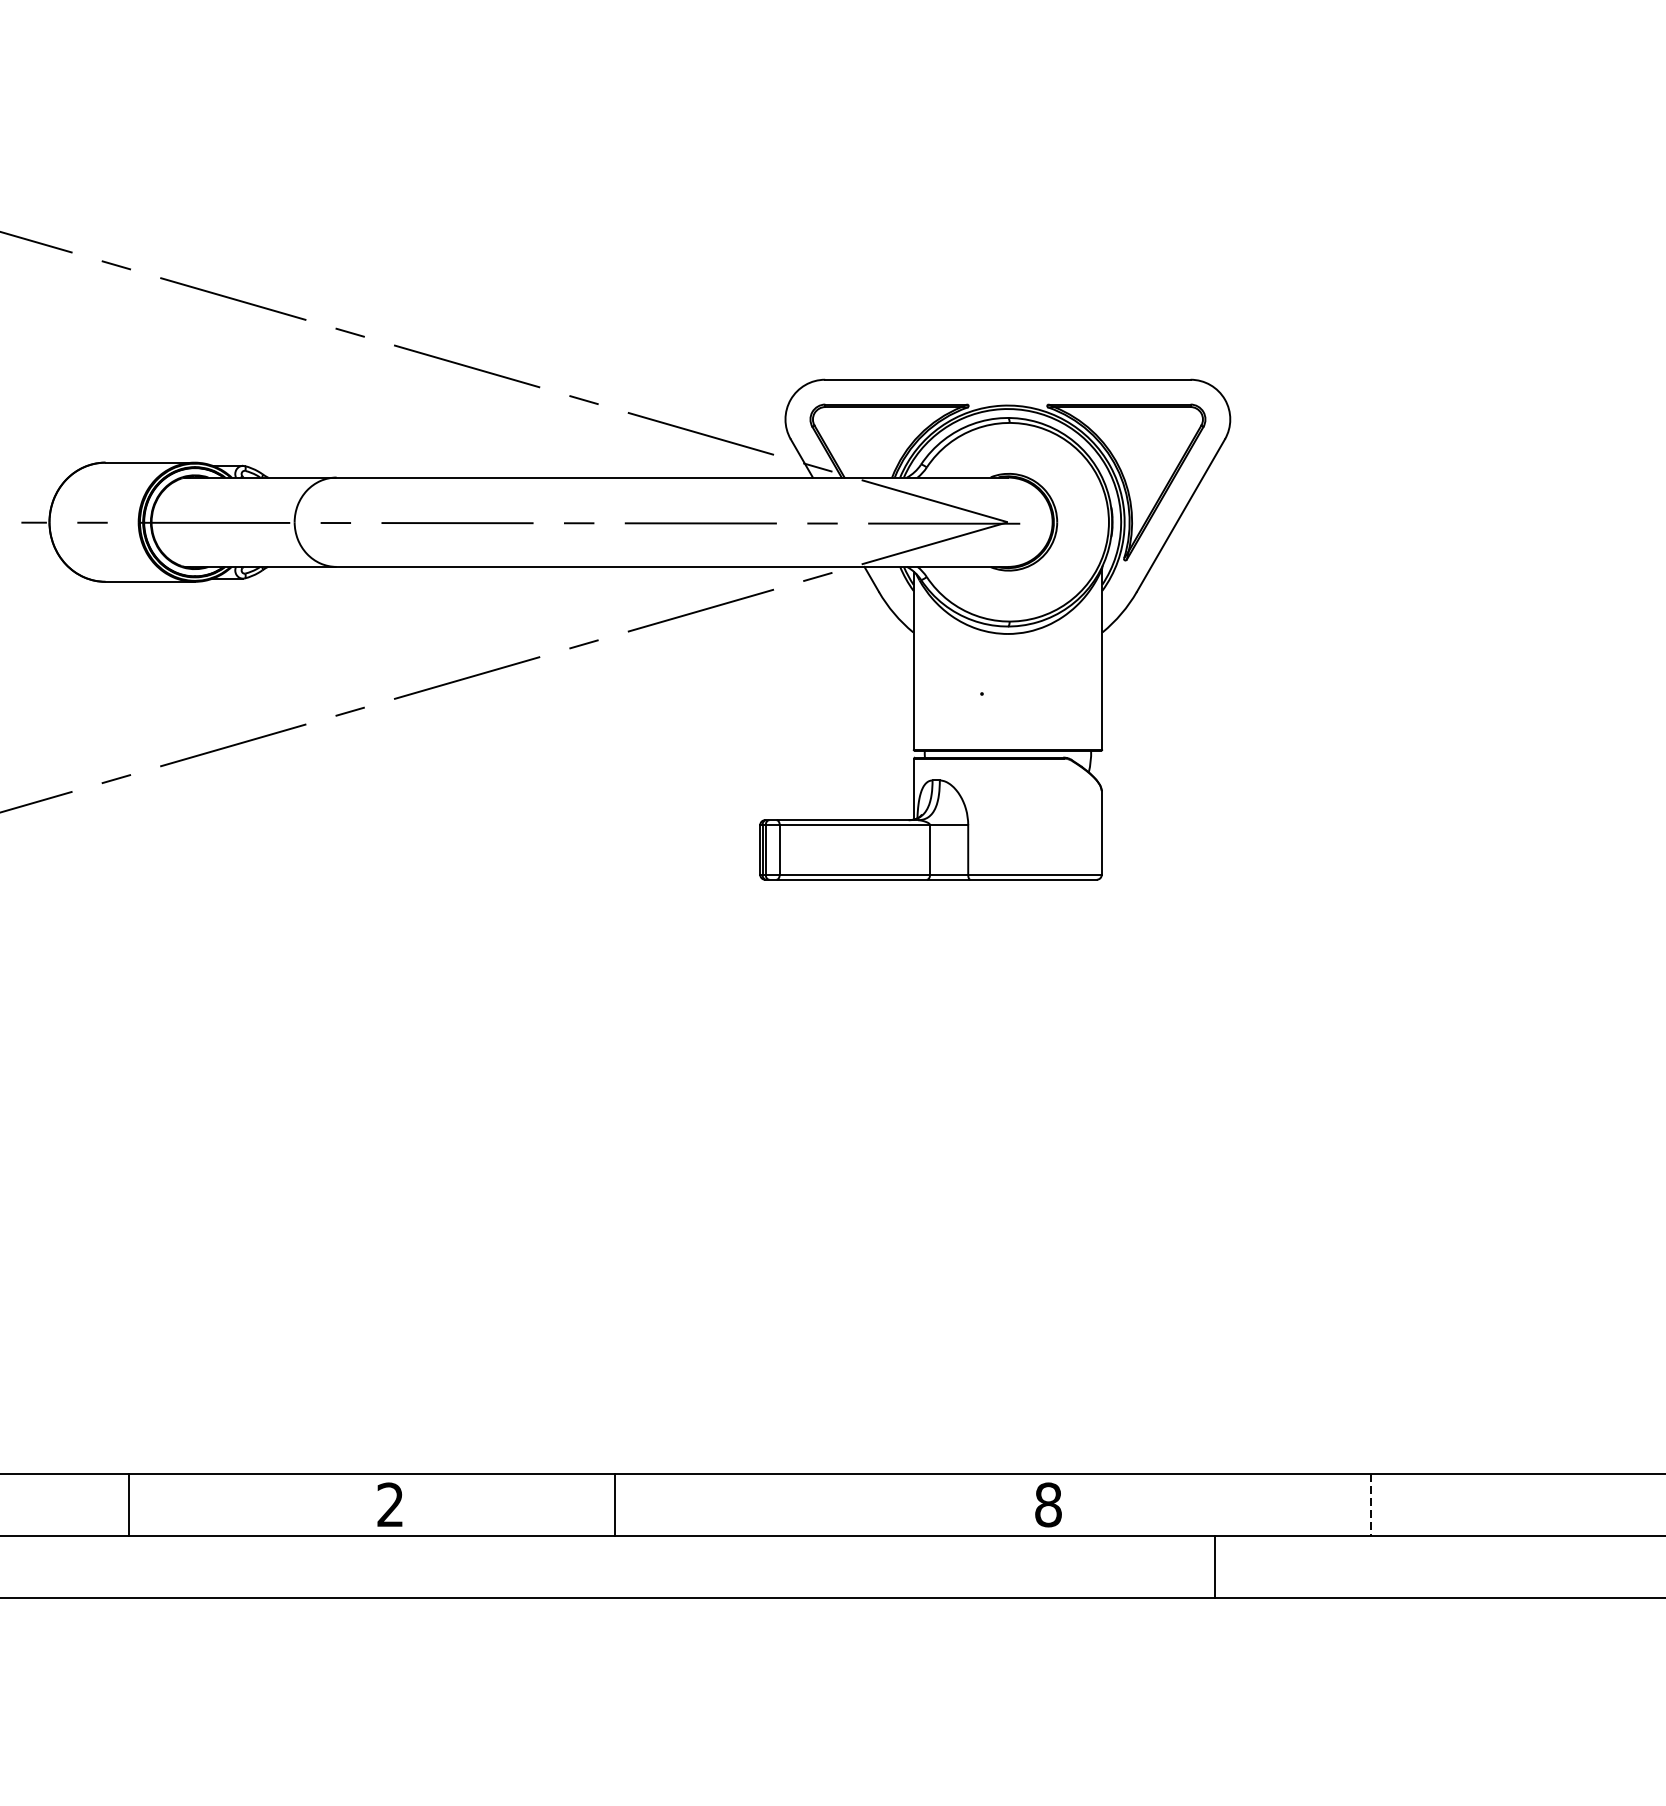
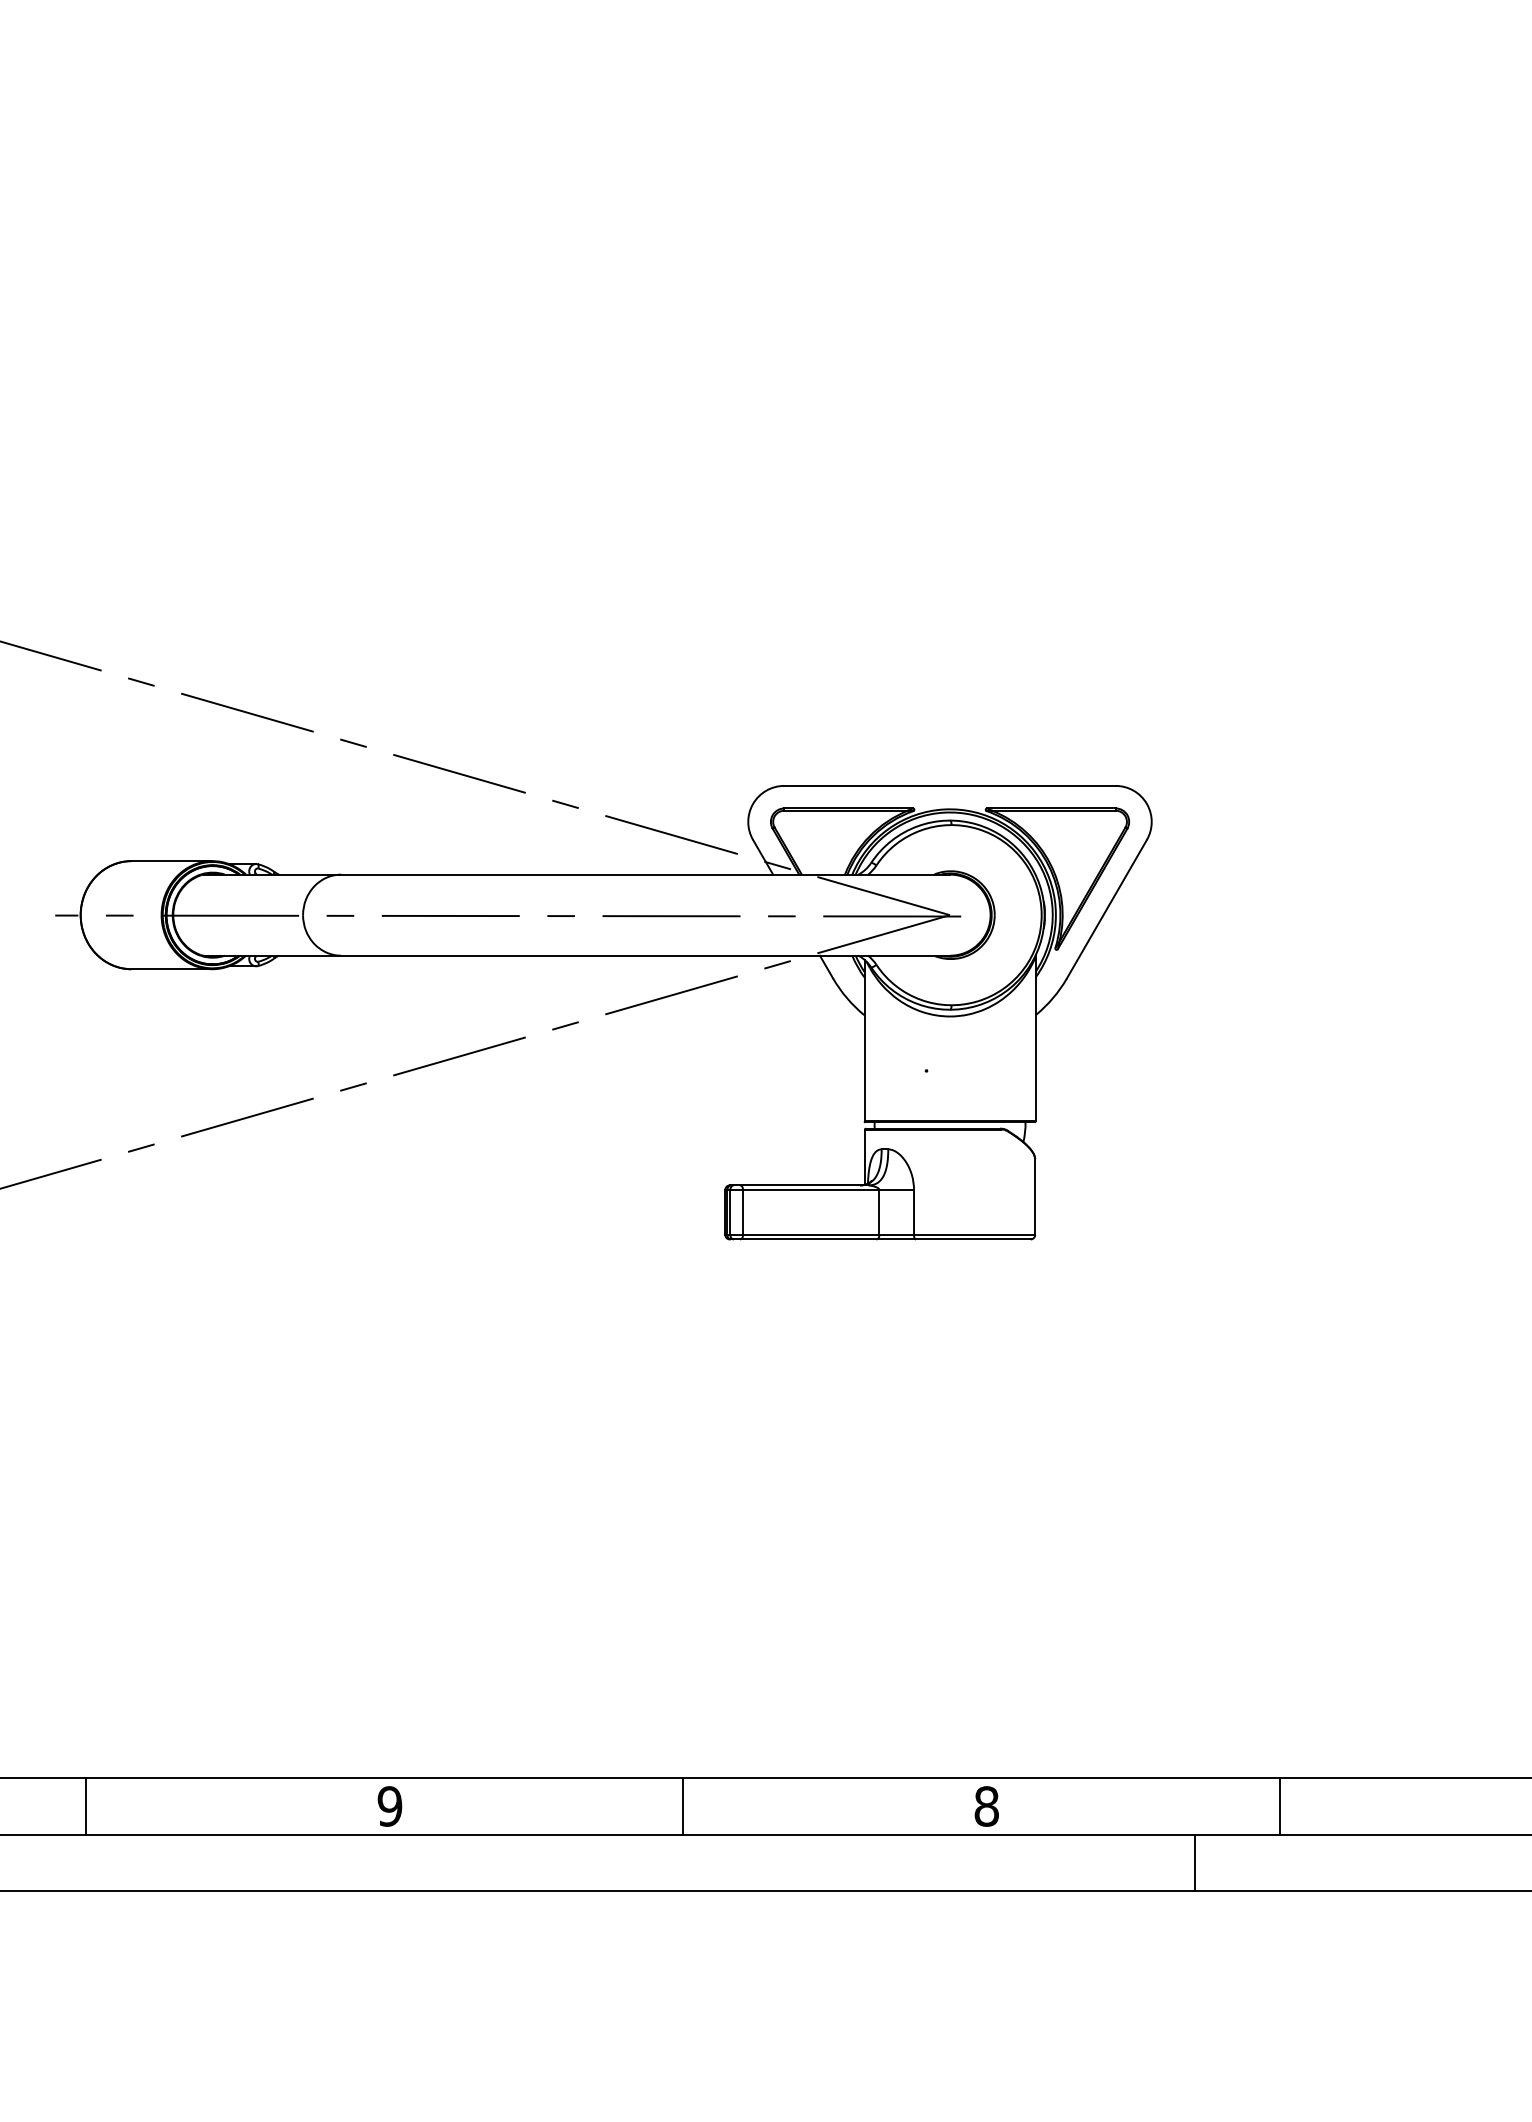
line: (129, 1504) -> (86, 1806), moved
text: (389, 1504) -> (389, 1806), 2 -> 9
line: (614, 1504) -> (682, 1806), moved
line: (1371, 1504) -> (1279, 1806), dashed -> solid
line: (1215, 1566) -> (1195, 1862), moved

